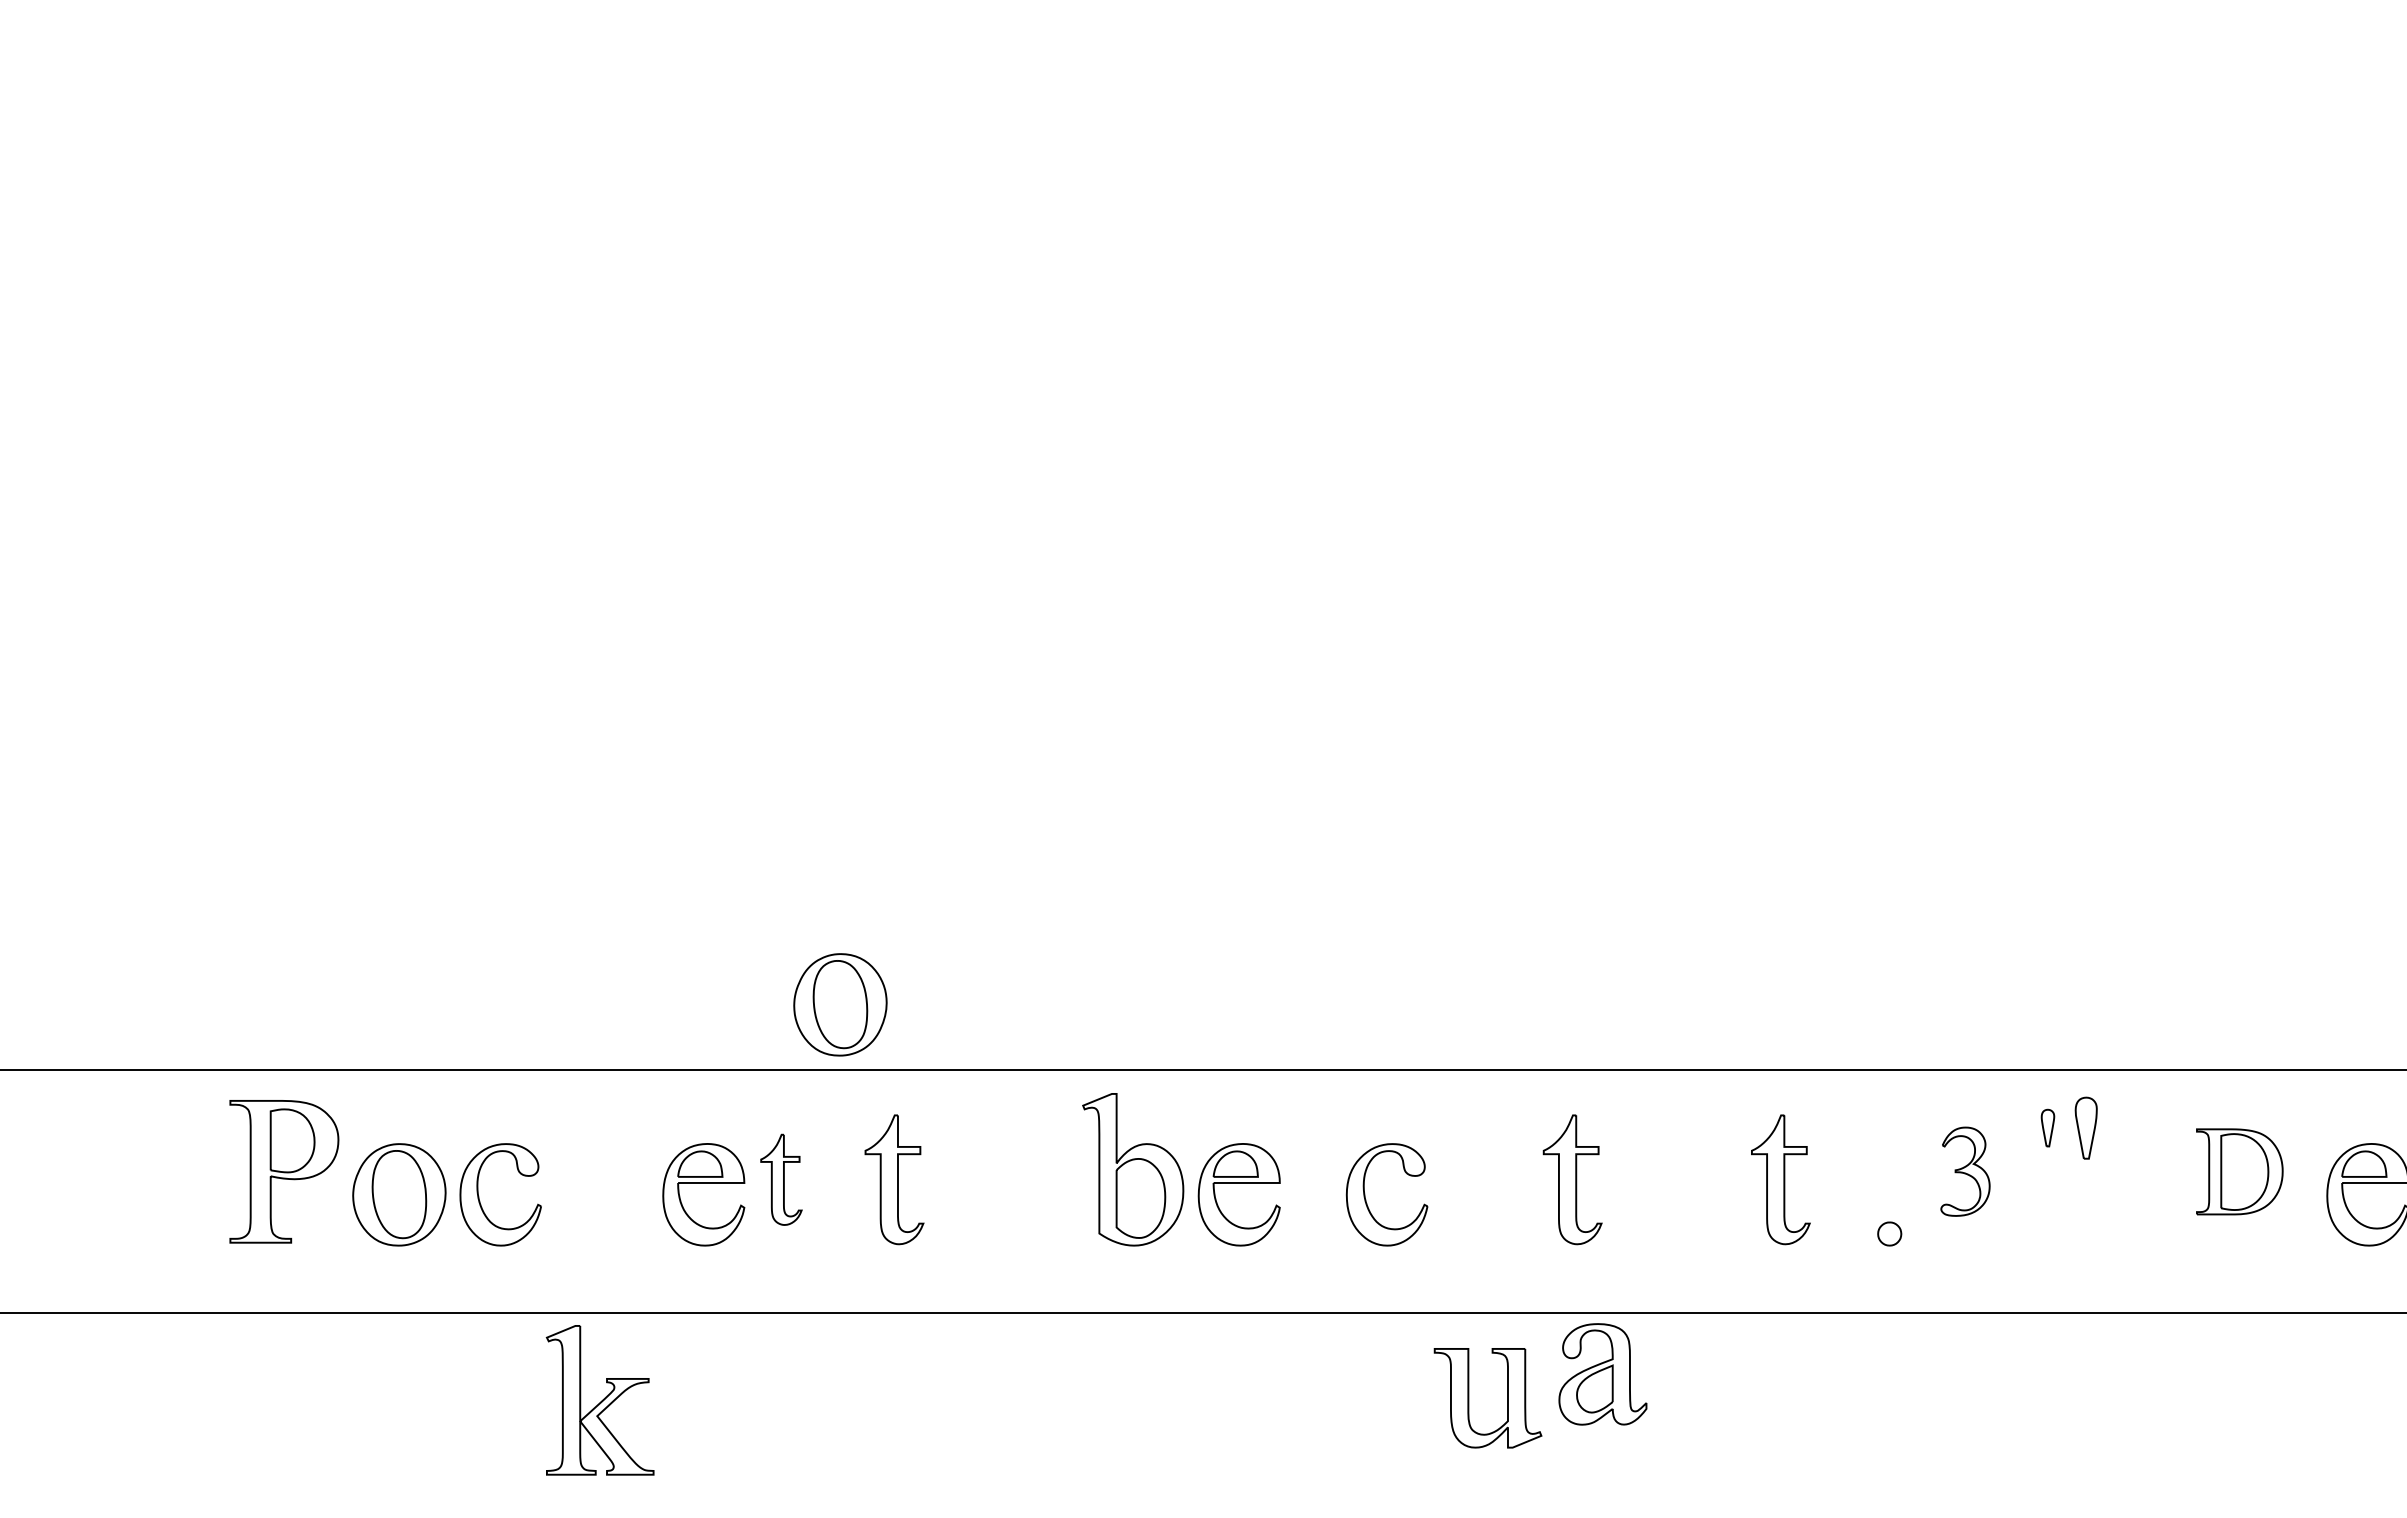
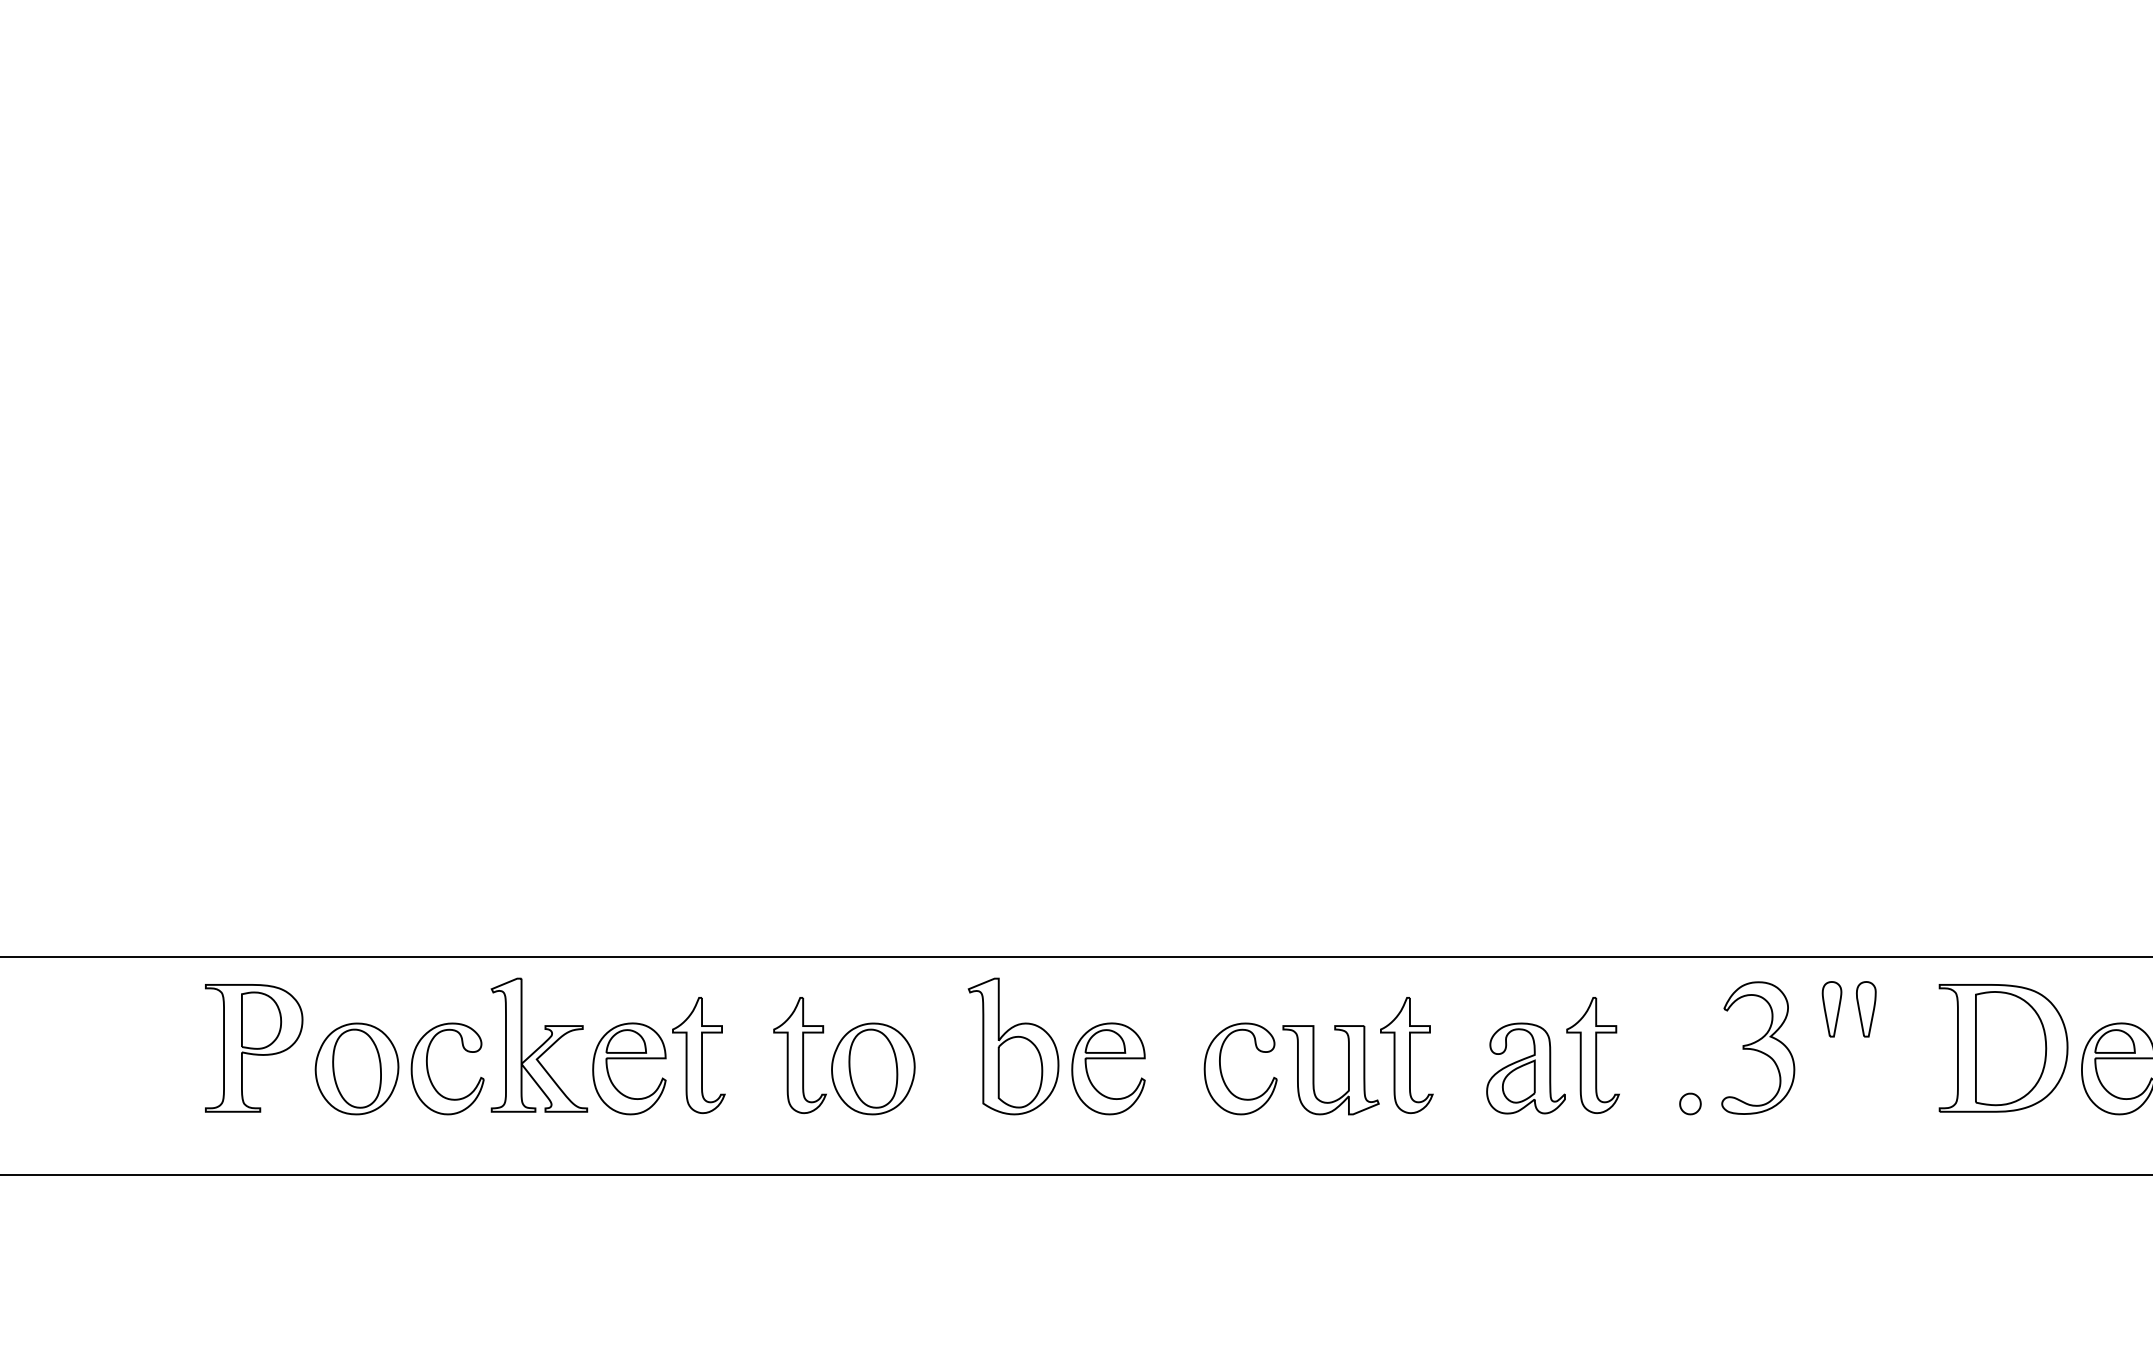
part: (840, 1004) -> (873, 1068), moved
part: (2047, 1127) -> (1831, 1008), size x1.67
part: (1965, 1171) -> (1758, 1048), size x1.67
part: (2239, 1171) -> (2003, 1048), size x1.67
part: (781, 1179) -> (698, 1055), size x1.43
part: (1602, 1374) -> (1525, 1068), moved
part: (1469, 1398) -> (1314, 1070), moved
part: (599, 1400) -> (538, 1045), moved

